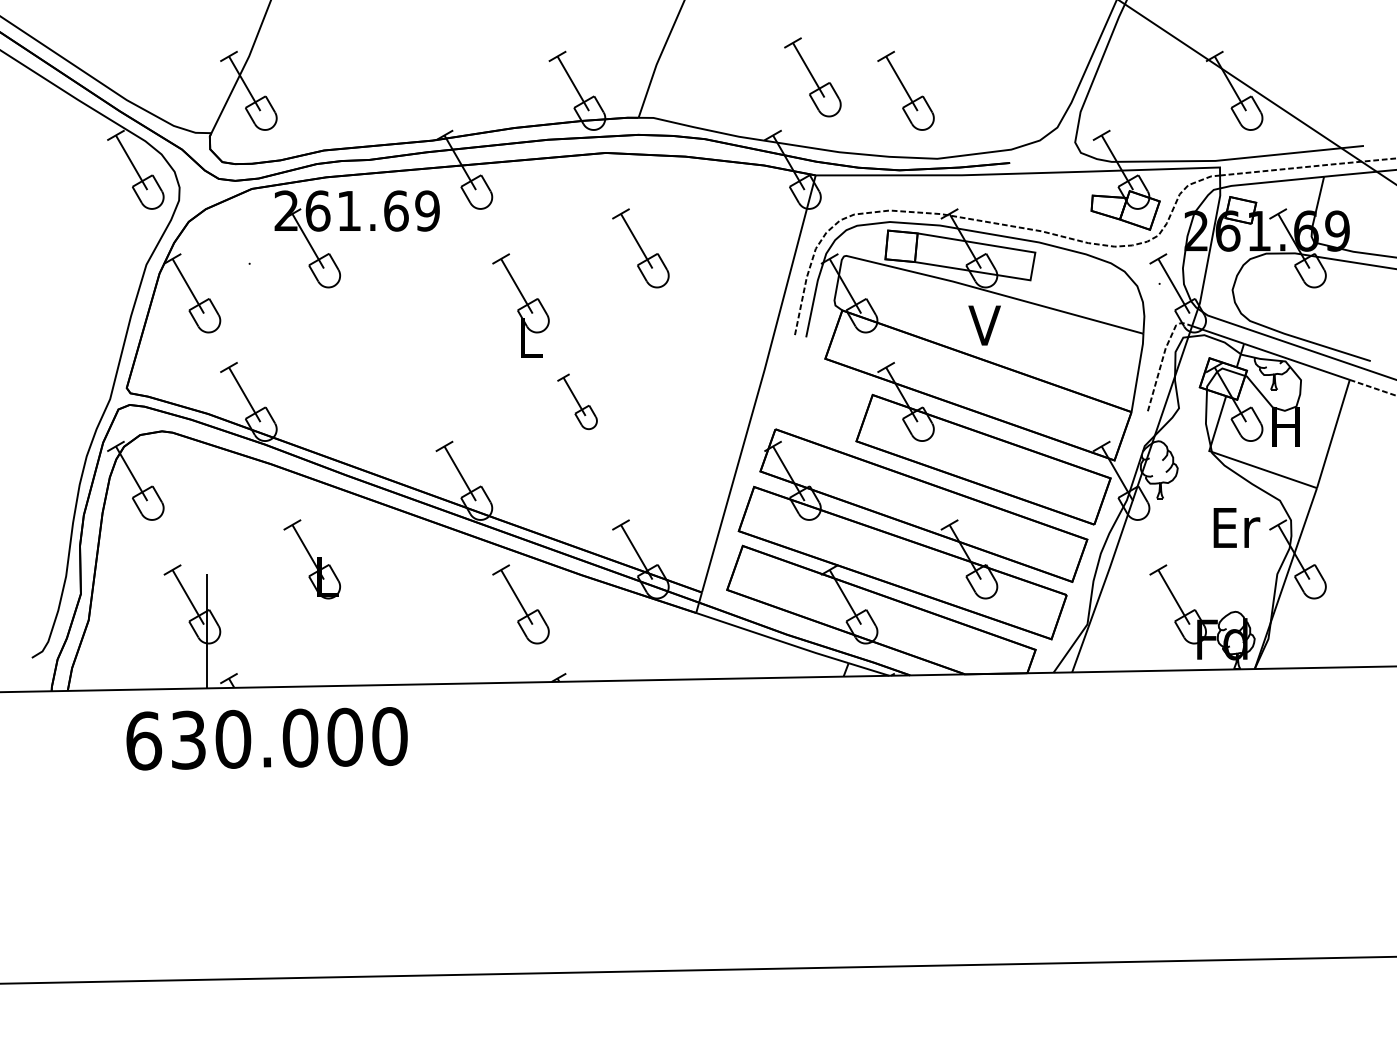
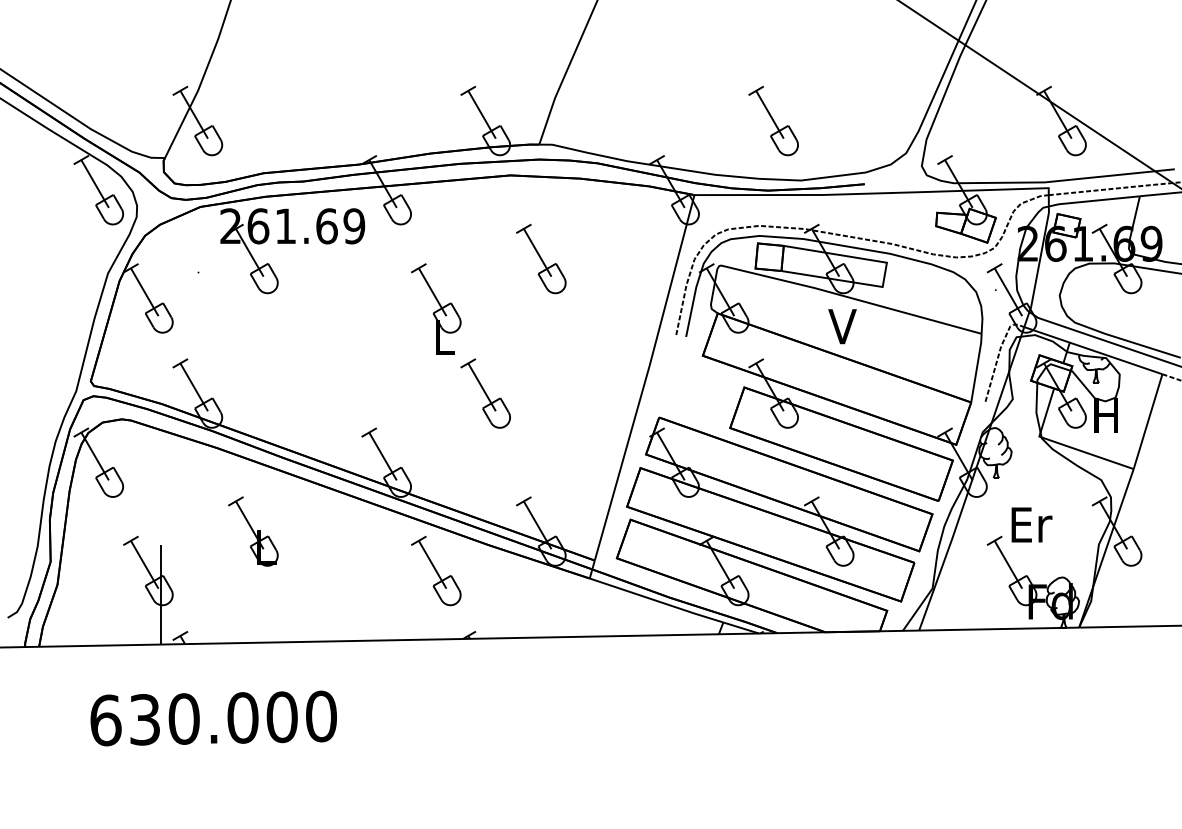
part: (812, 77) -> (691, 109), removed
part: (577, 401) -> (485, 393), size x1.43
text: (1236, 527) -> (1031, 524), moved
text: (266, 738) -> (213, 718), moved

